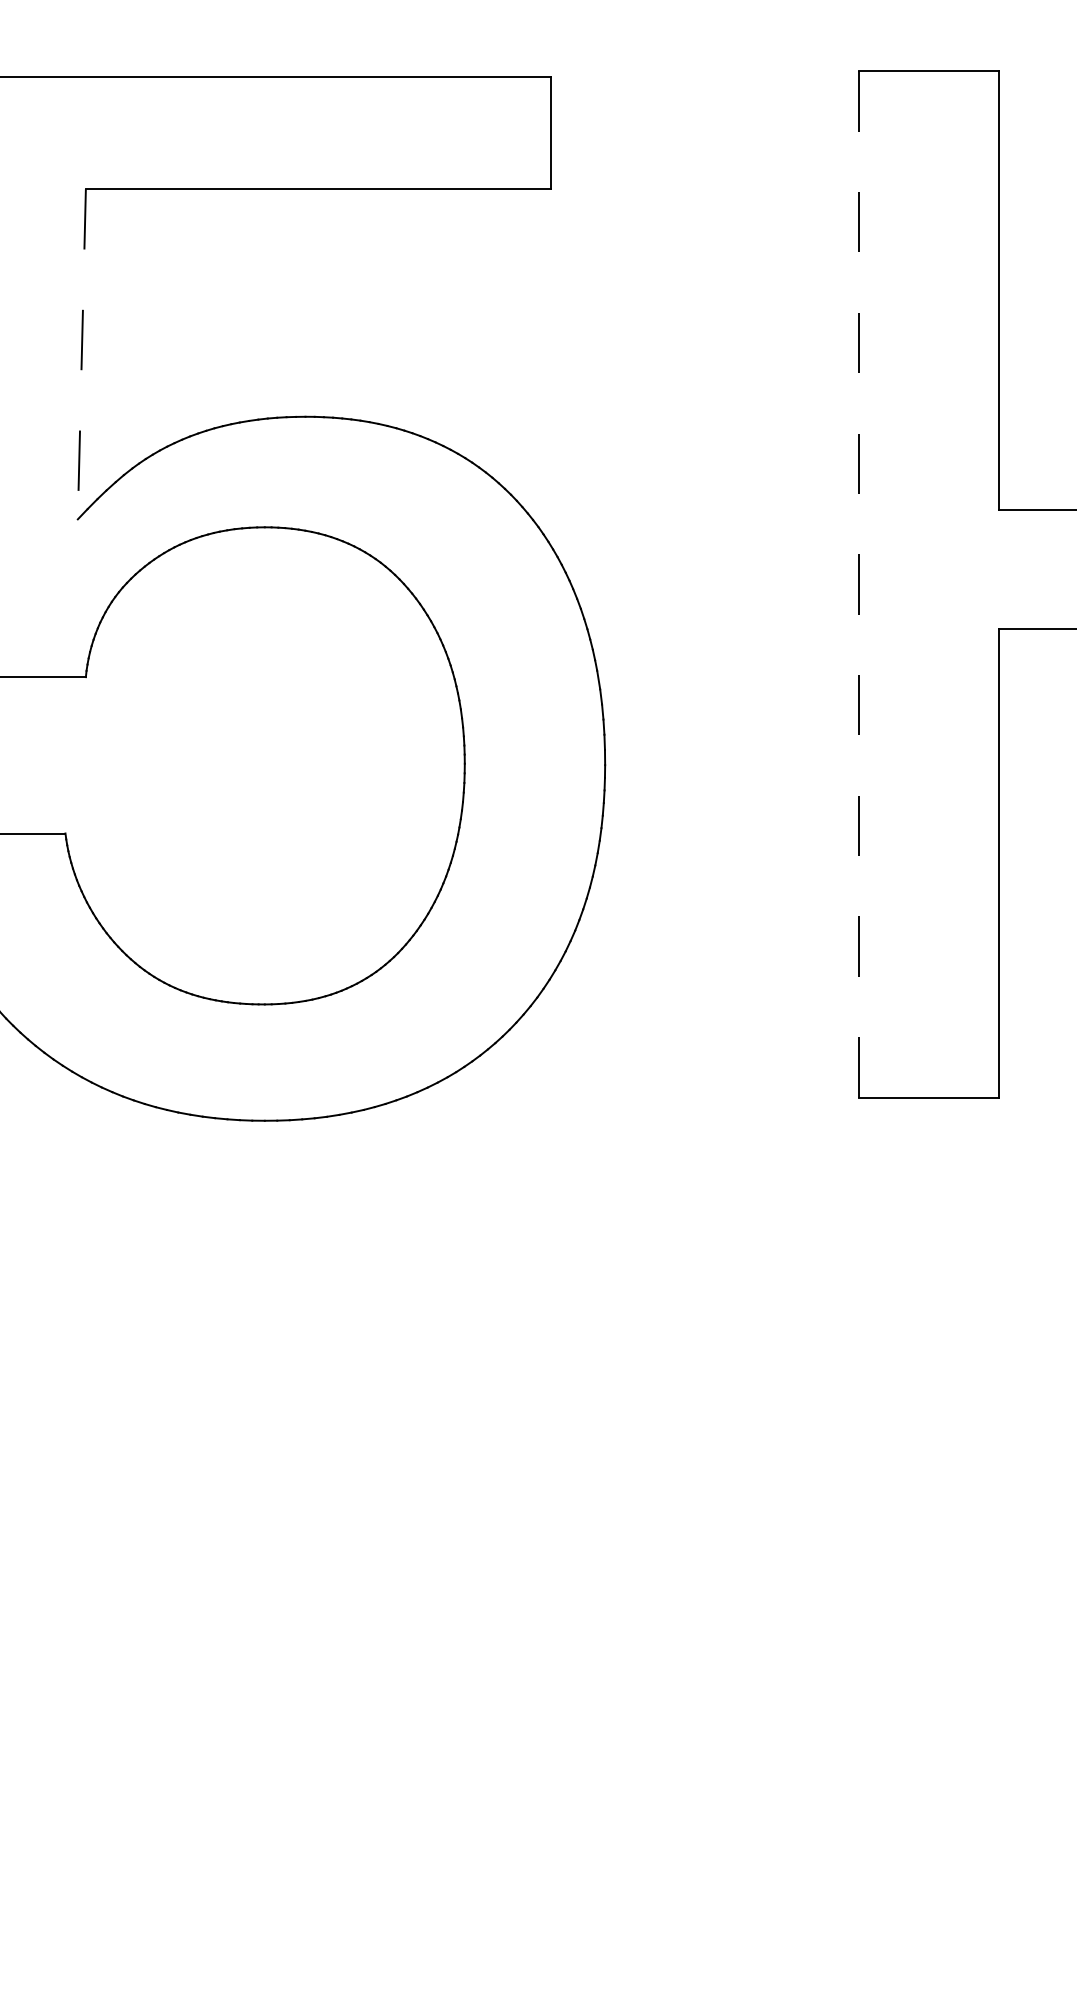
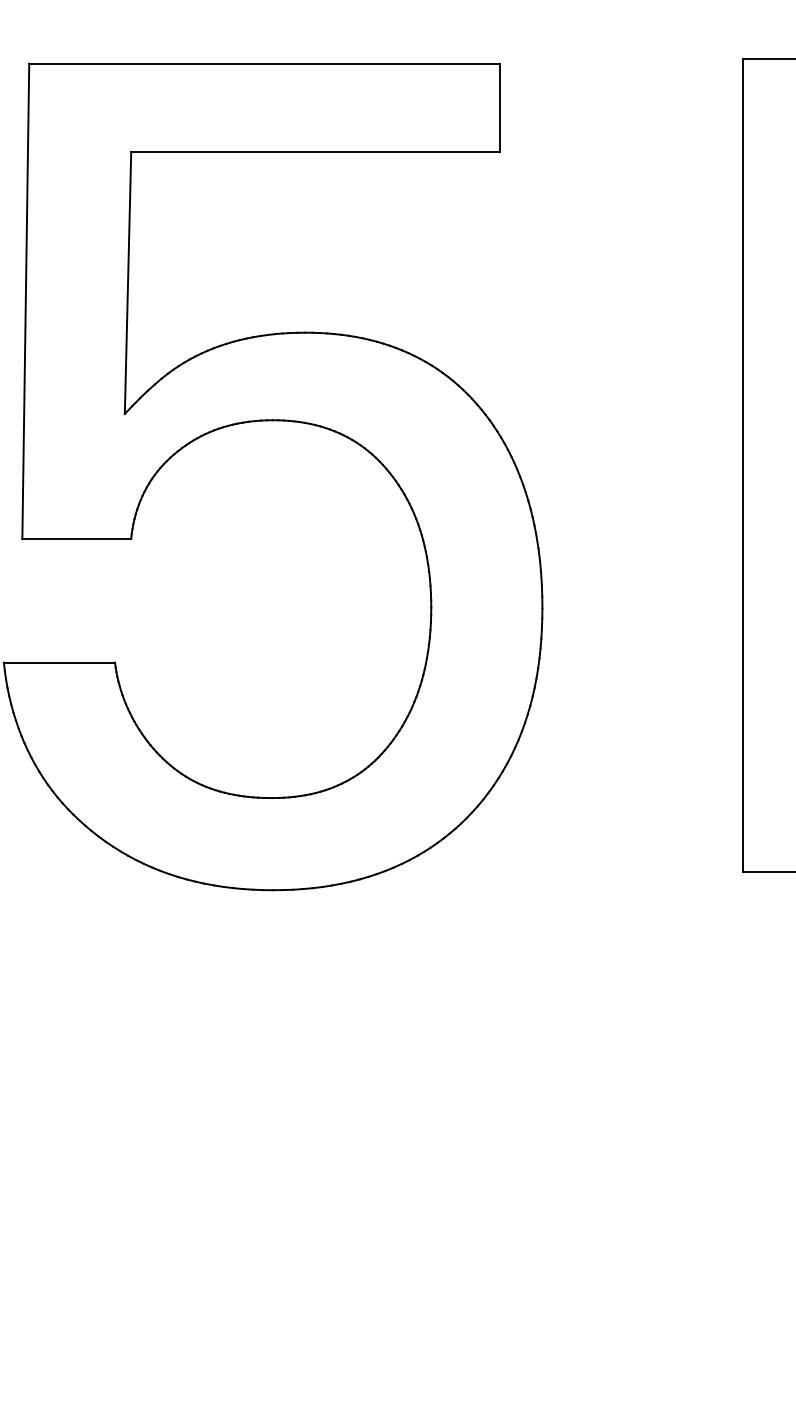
line: (81, 354) -> (127, 283), dashed -> solid
line: (858, 583) -> (743, 464), dashed -> solid

